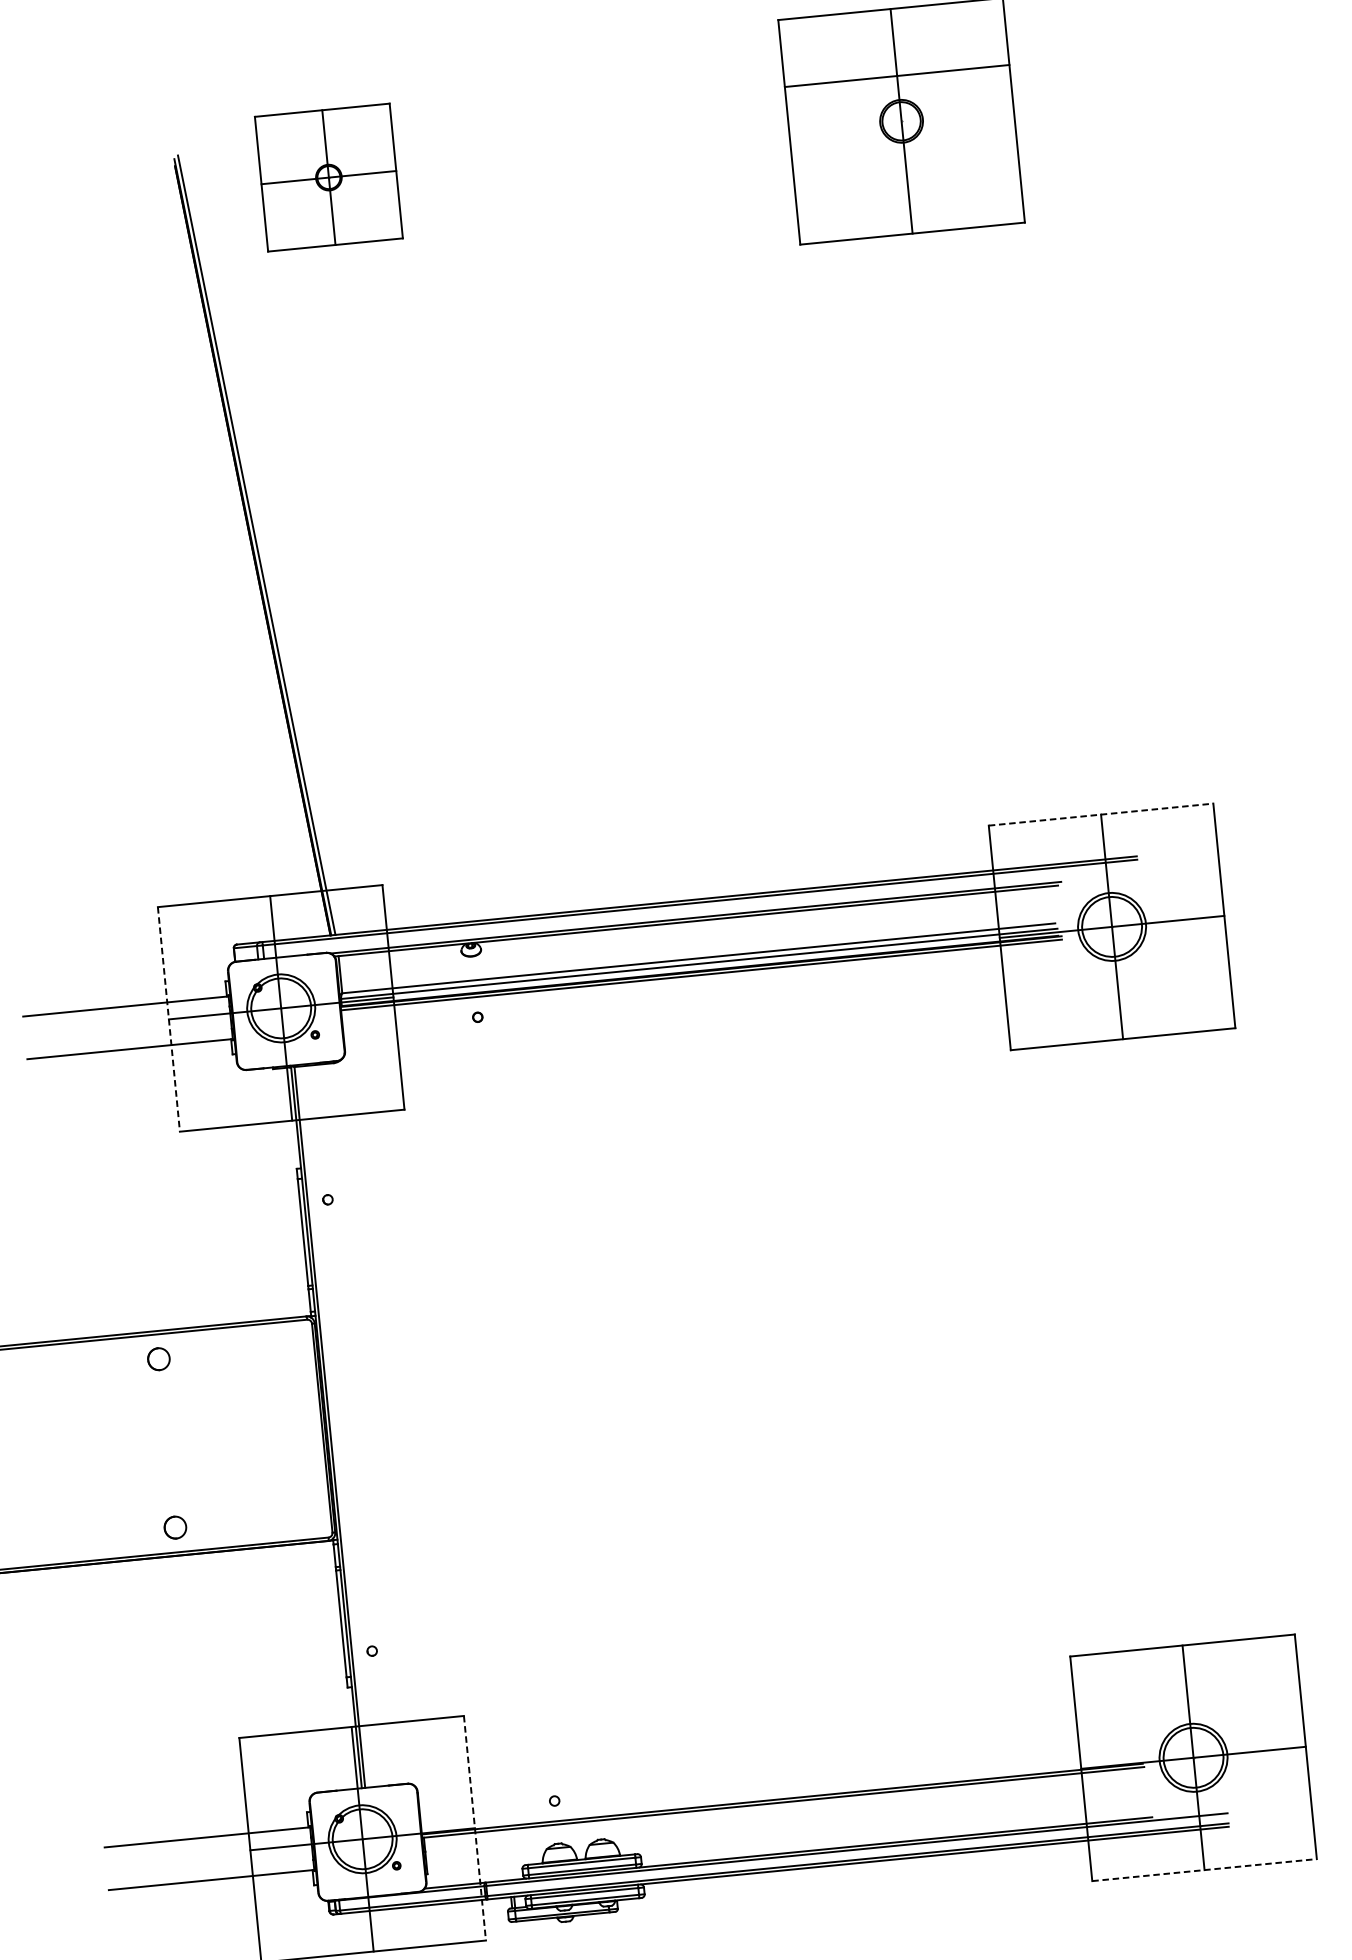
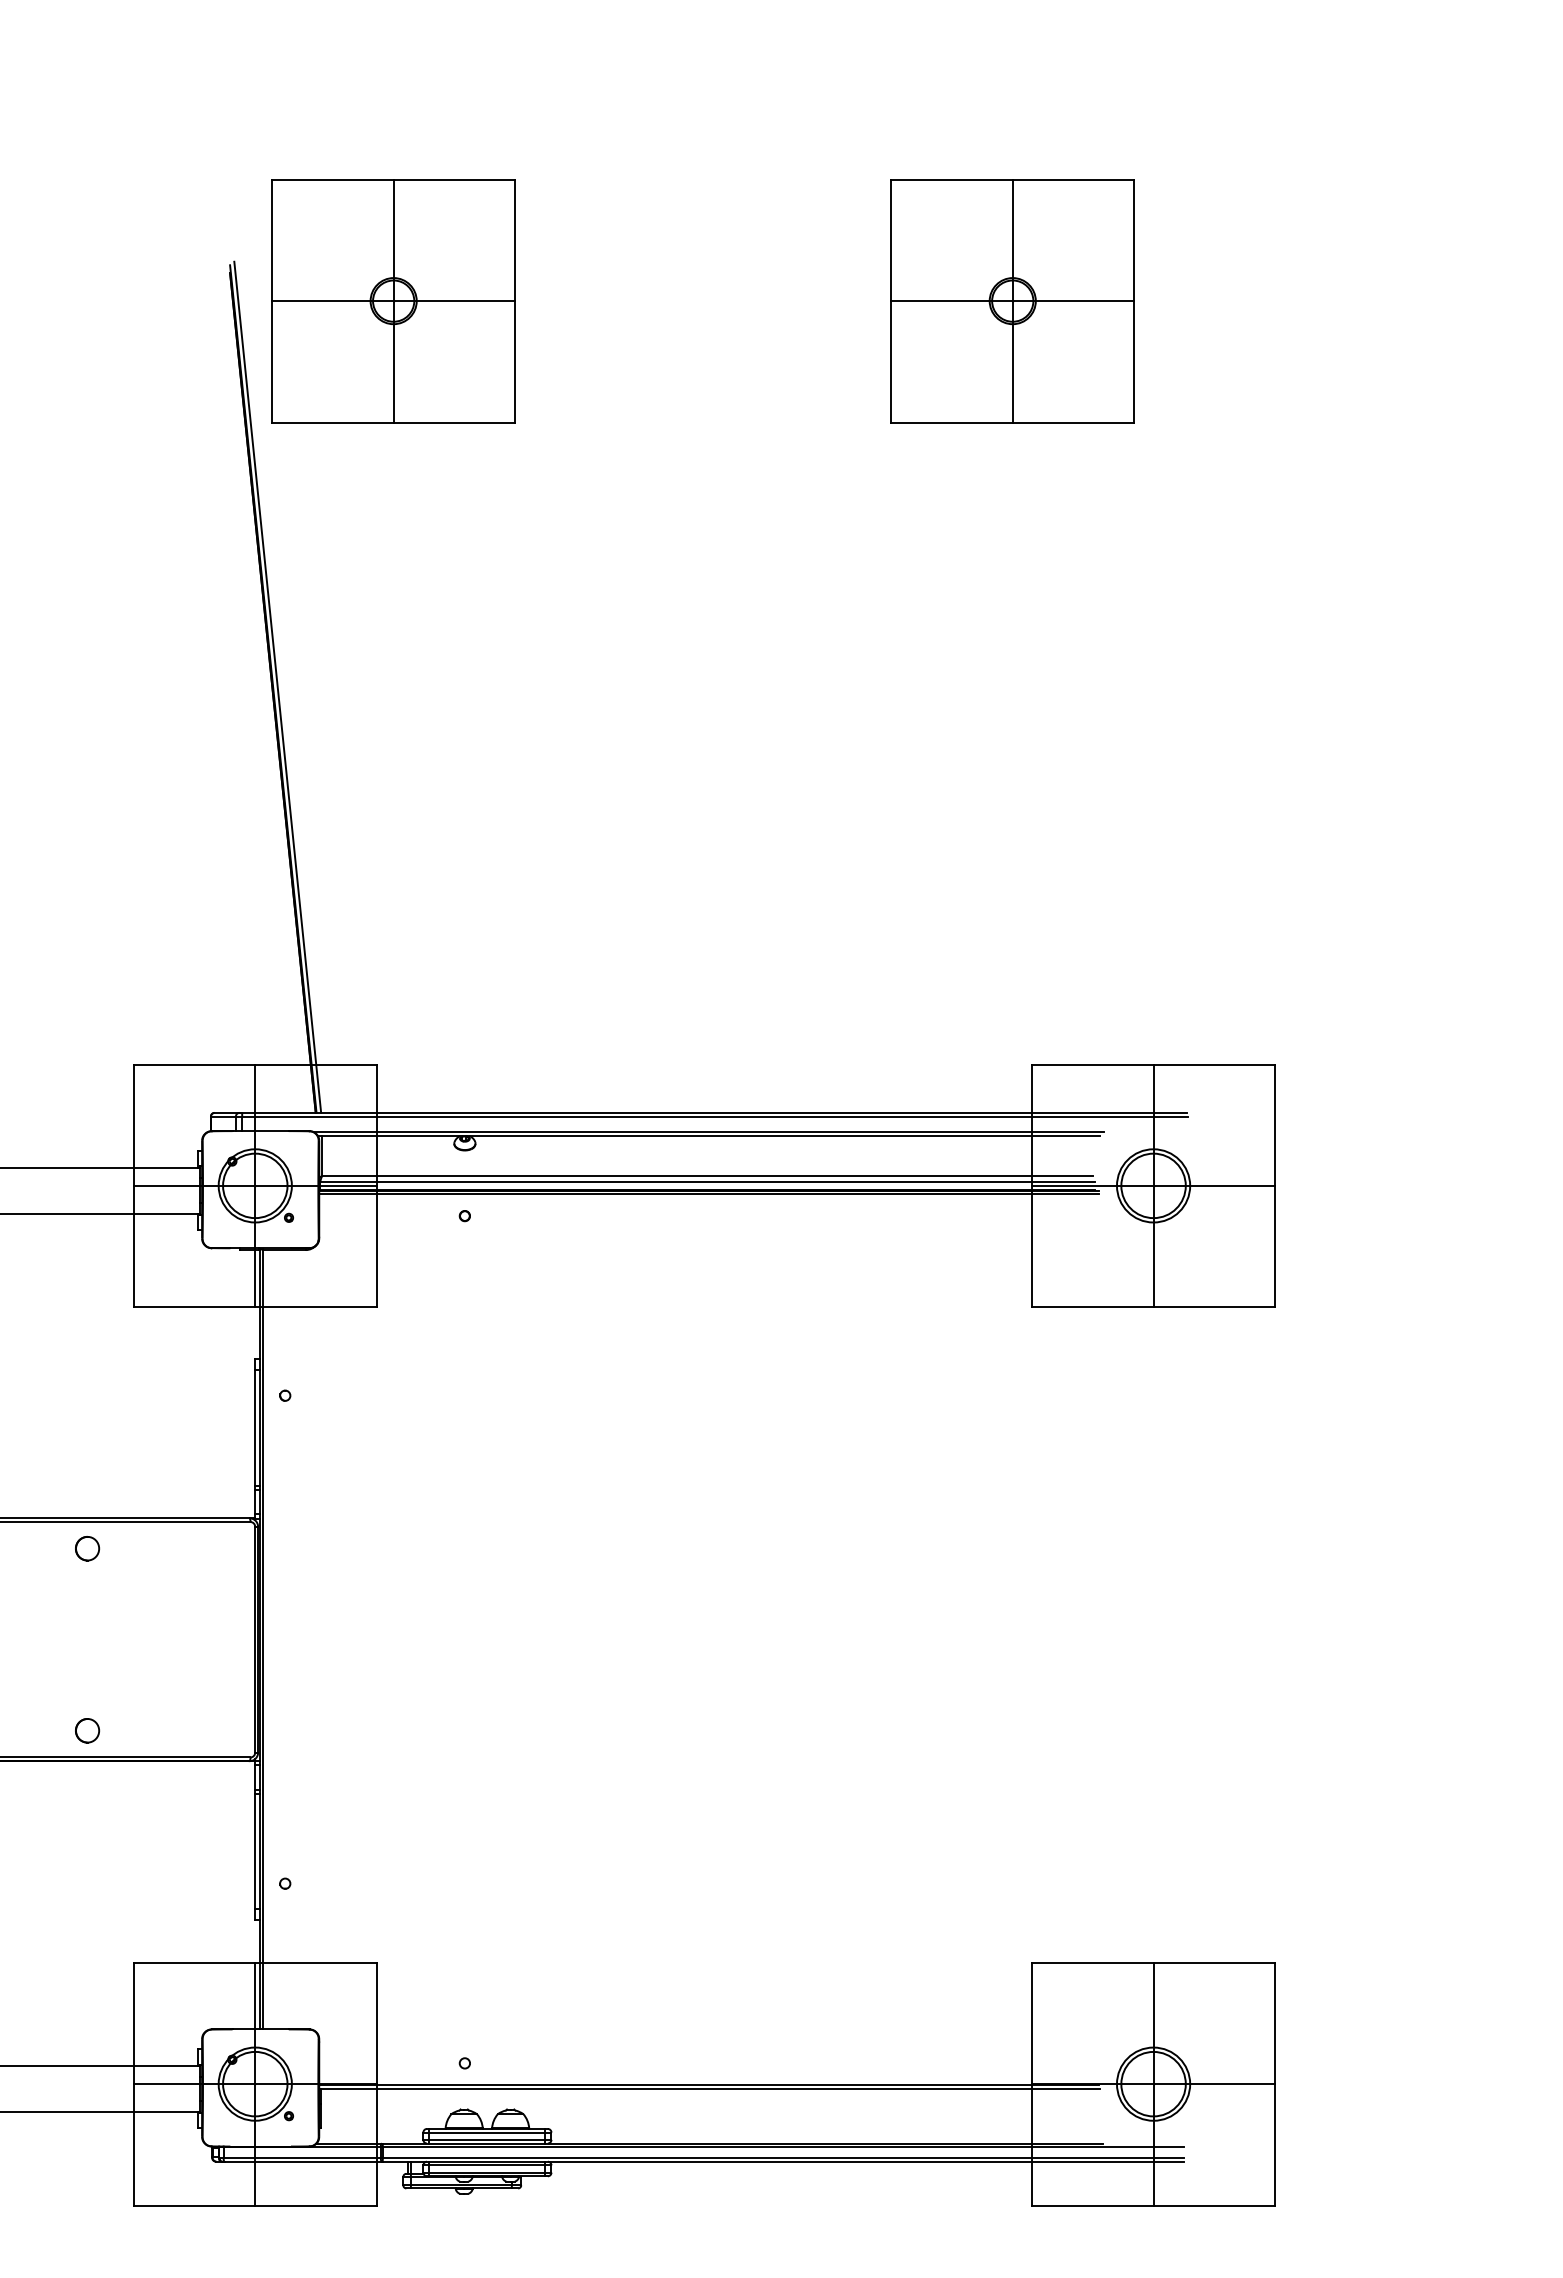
line: (896, 76) -> (1012, 301), moved
part: (328, 177) -> (393, 301), size x1.67
line: (1101, 814) -> (1154, 1064), dashed -> solid
line: (168, 1020) -> (133, 1186), dashed -> solid
line: (474, 1828) -> (376, 2084), dashed -> solid
line: (1205, 1869) -> (1154, 2205), dashed -> solid

